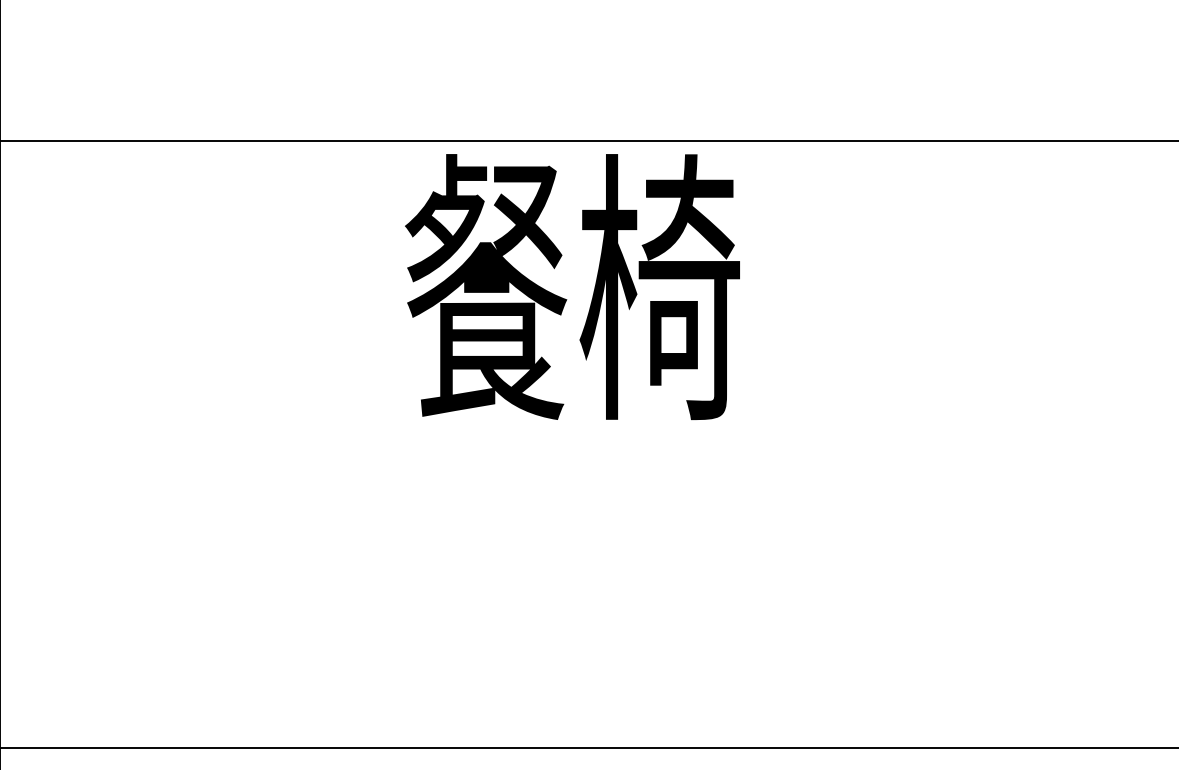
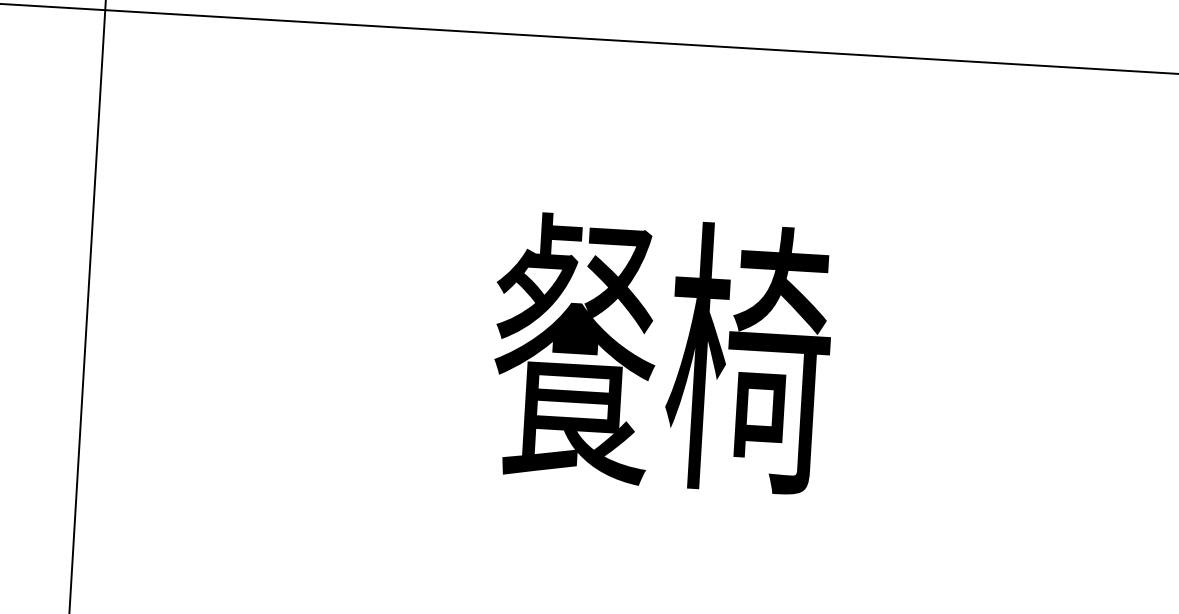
text: (572, 286) -> (661, 352), moved

